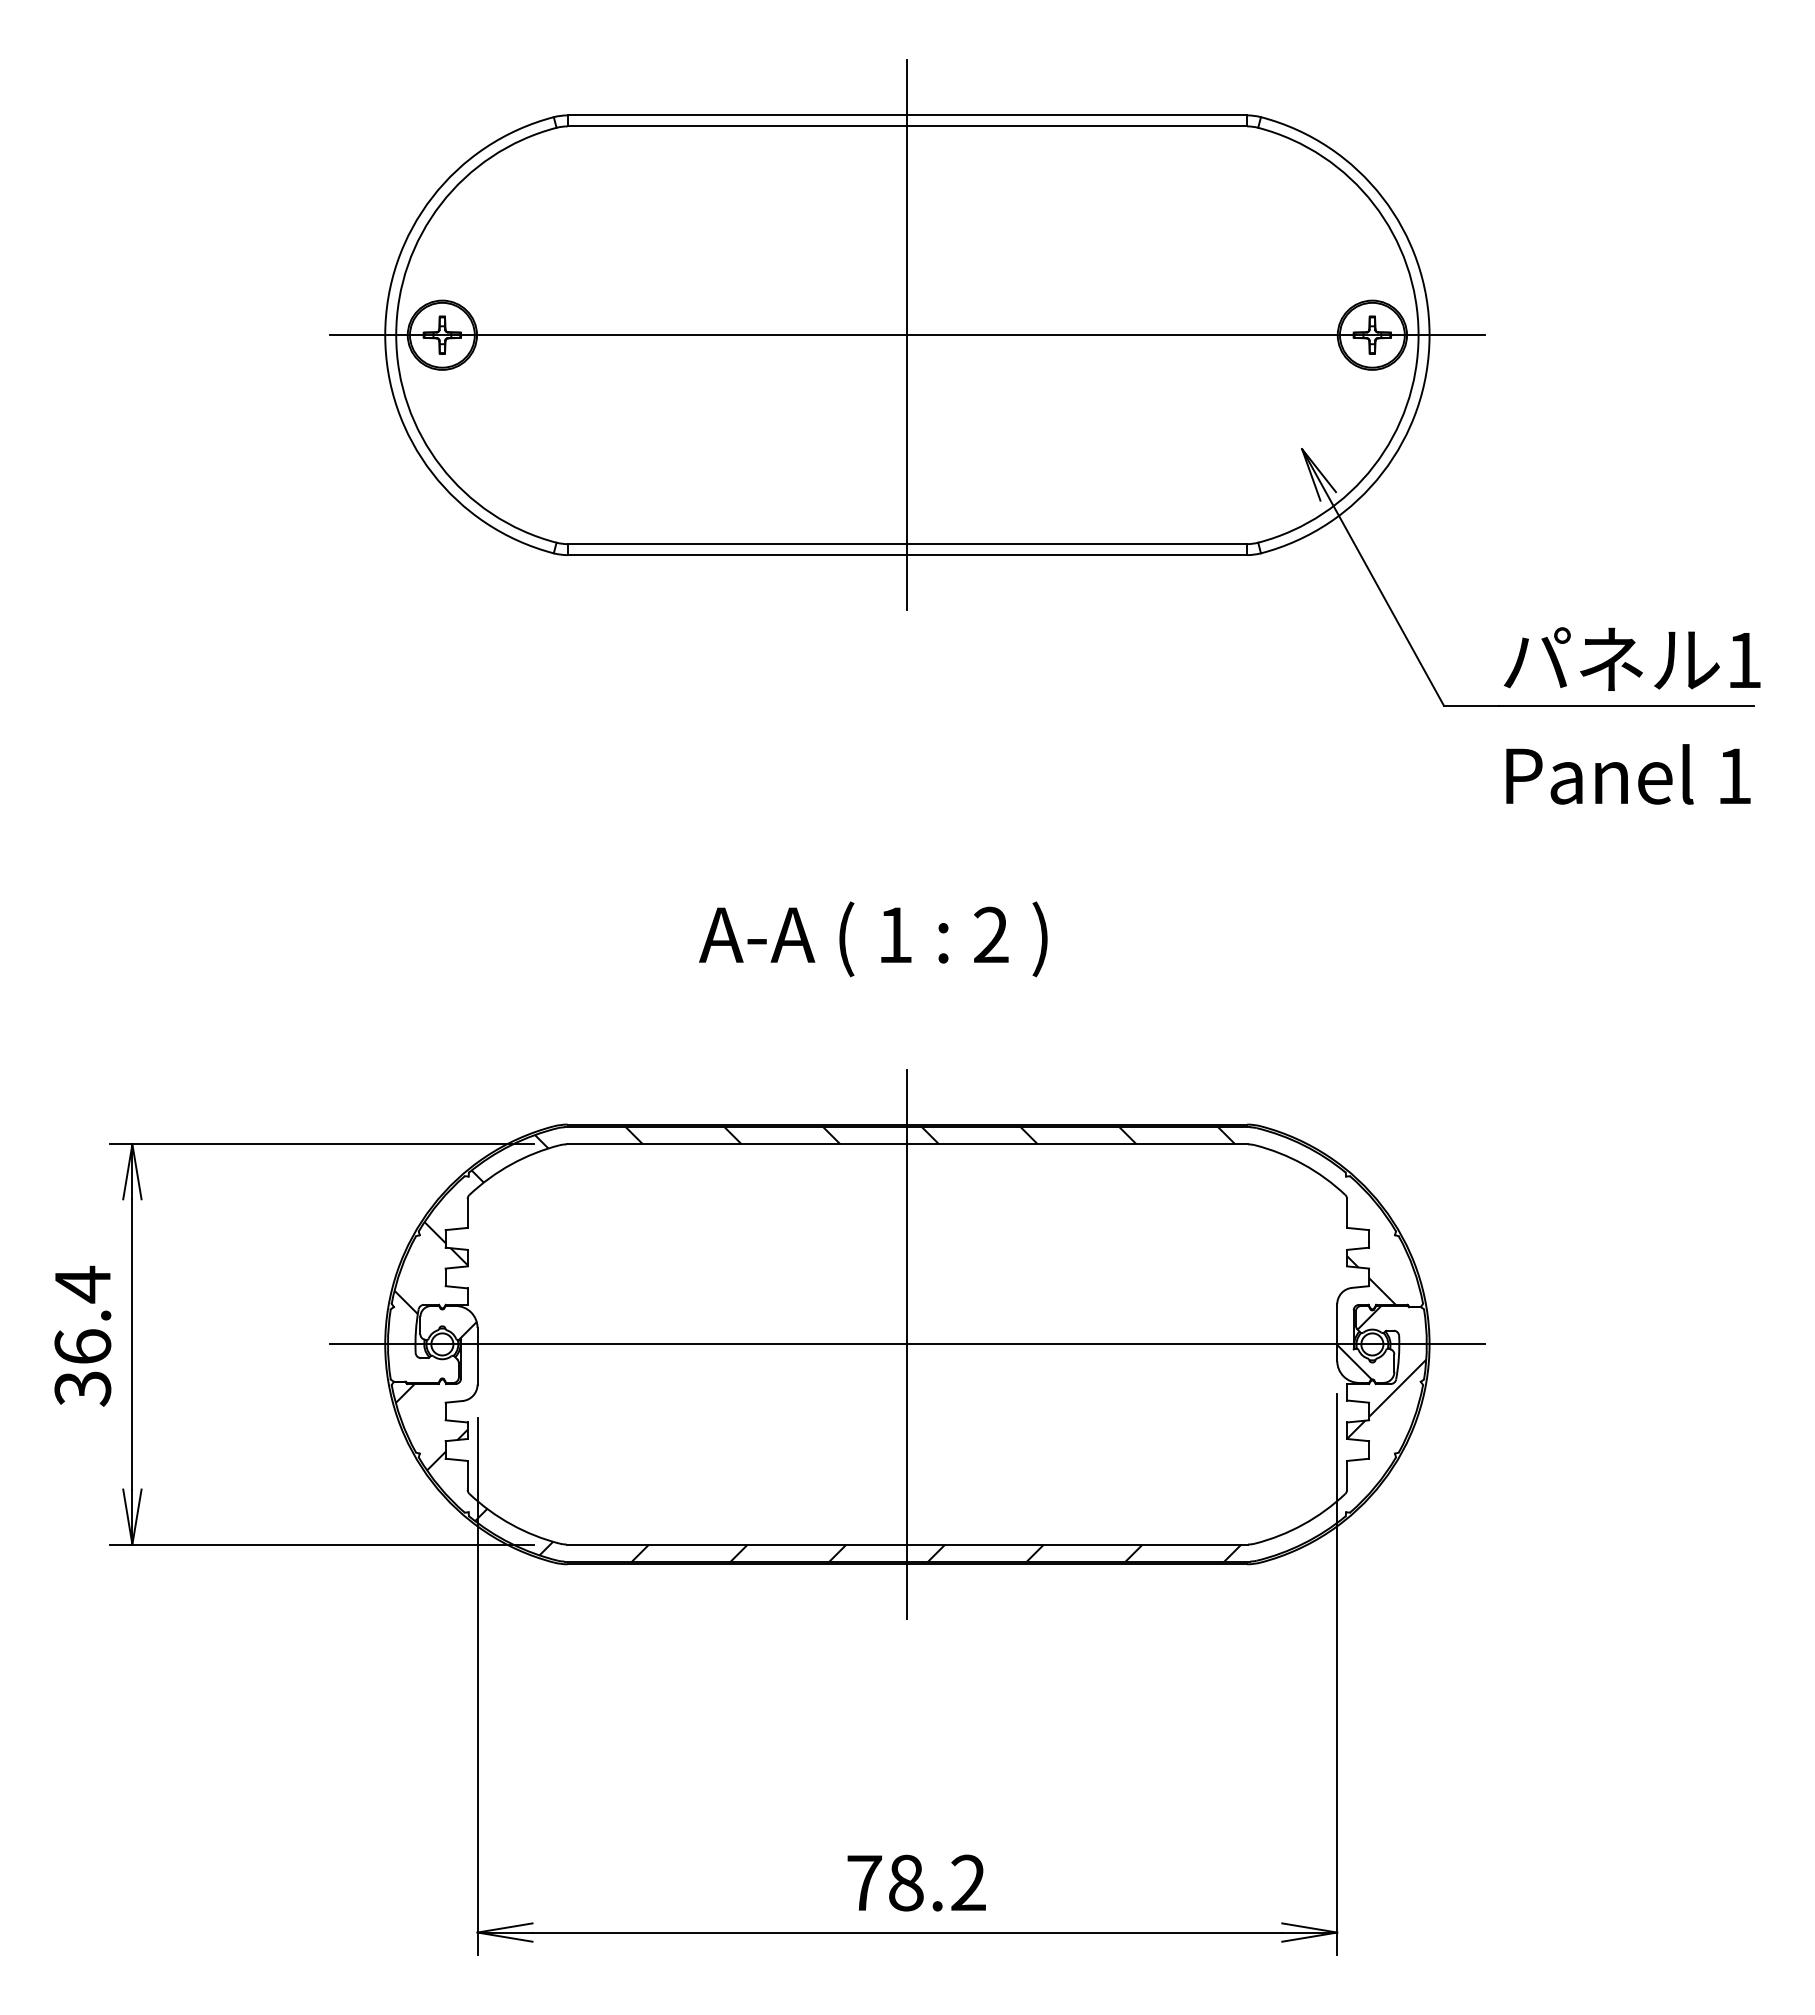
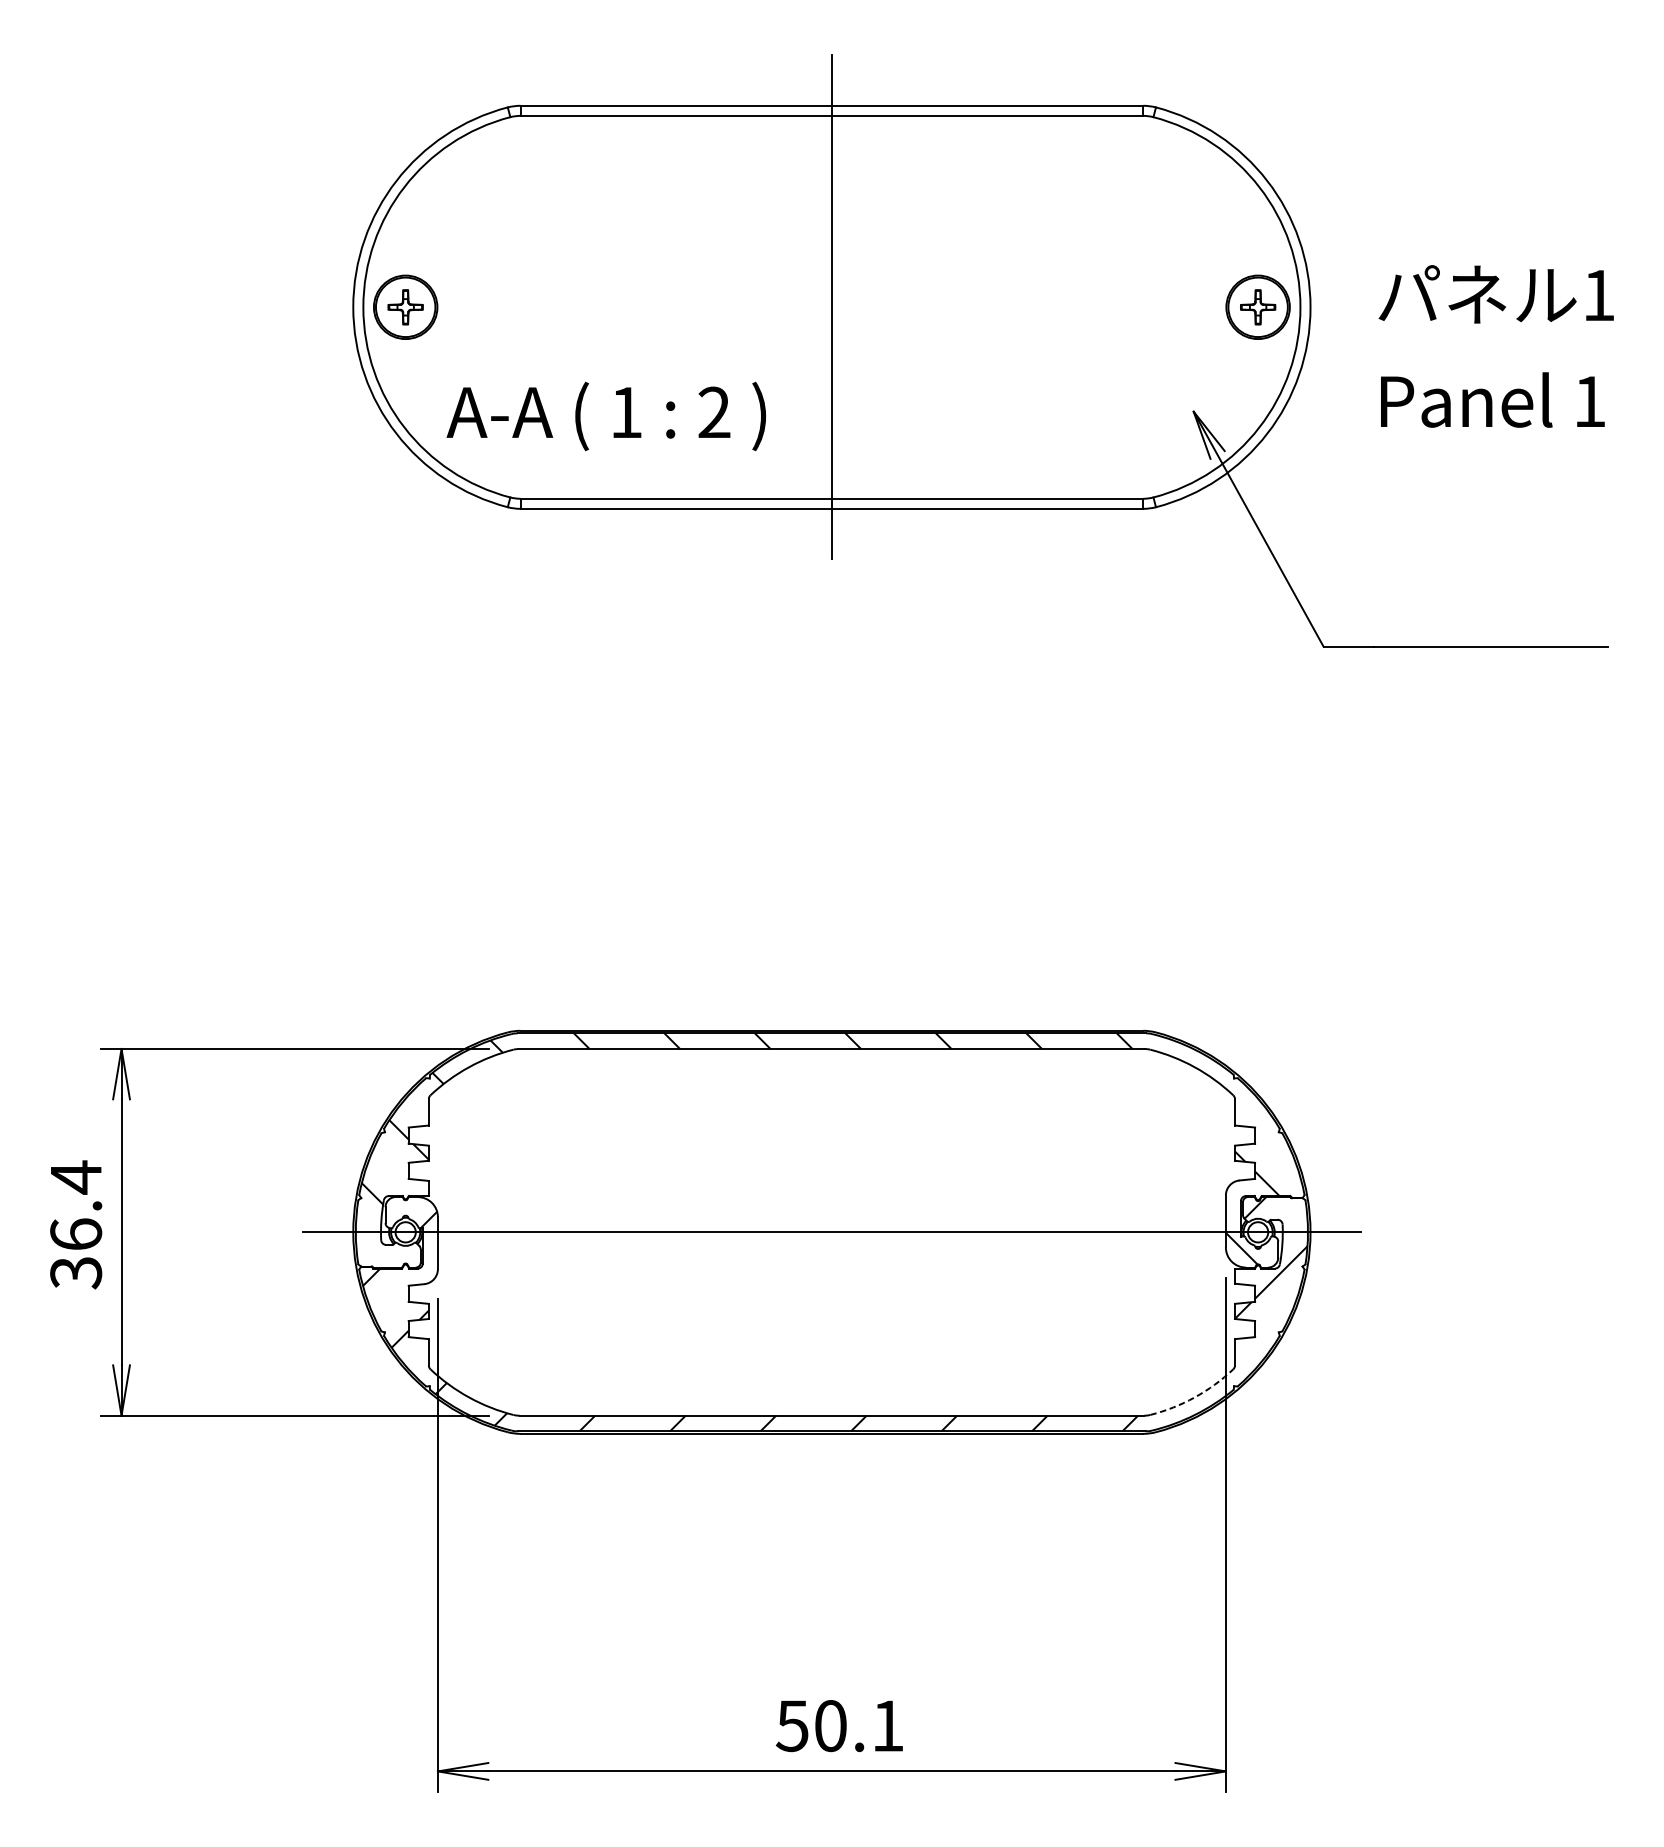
line: (907, 335) -> (832, 307), removed
text: (1631, 715) -> (1495, 346), moved
text: (873, 939) -> (606, 416), moved
line: (907, 1344) -> (832, 1232), removed
arc: (1303, 1524) -> (1194, 1397), solid -> dashed
text: (915, 1882) -> (839, 1725), 78.2 -> 50.1

